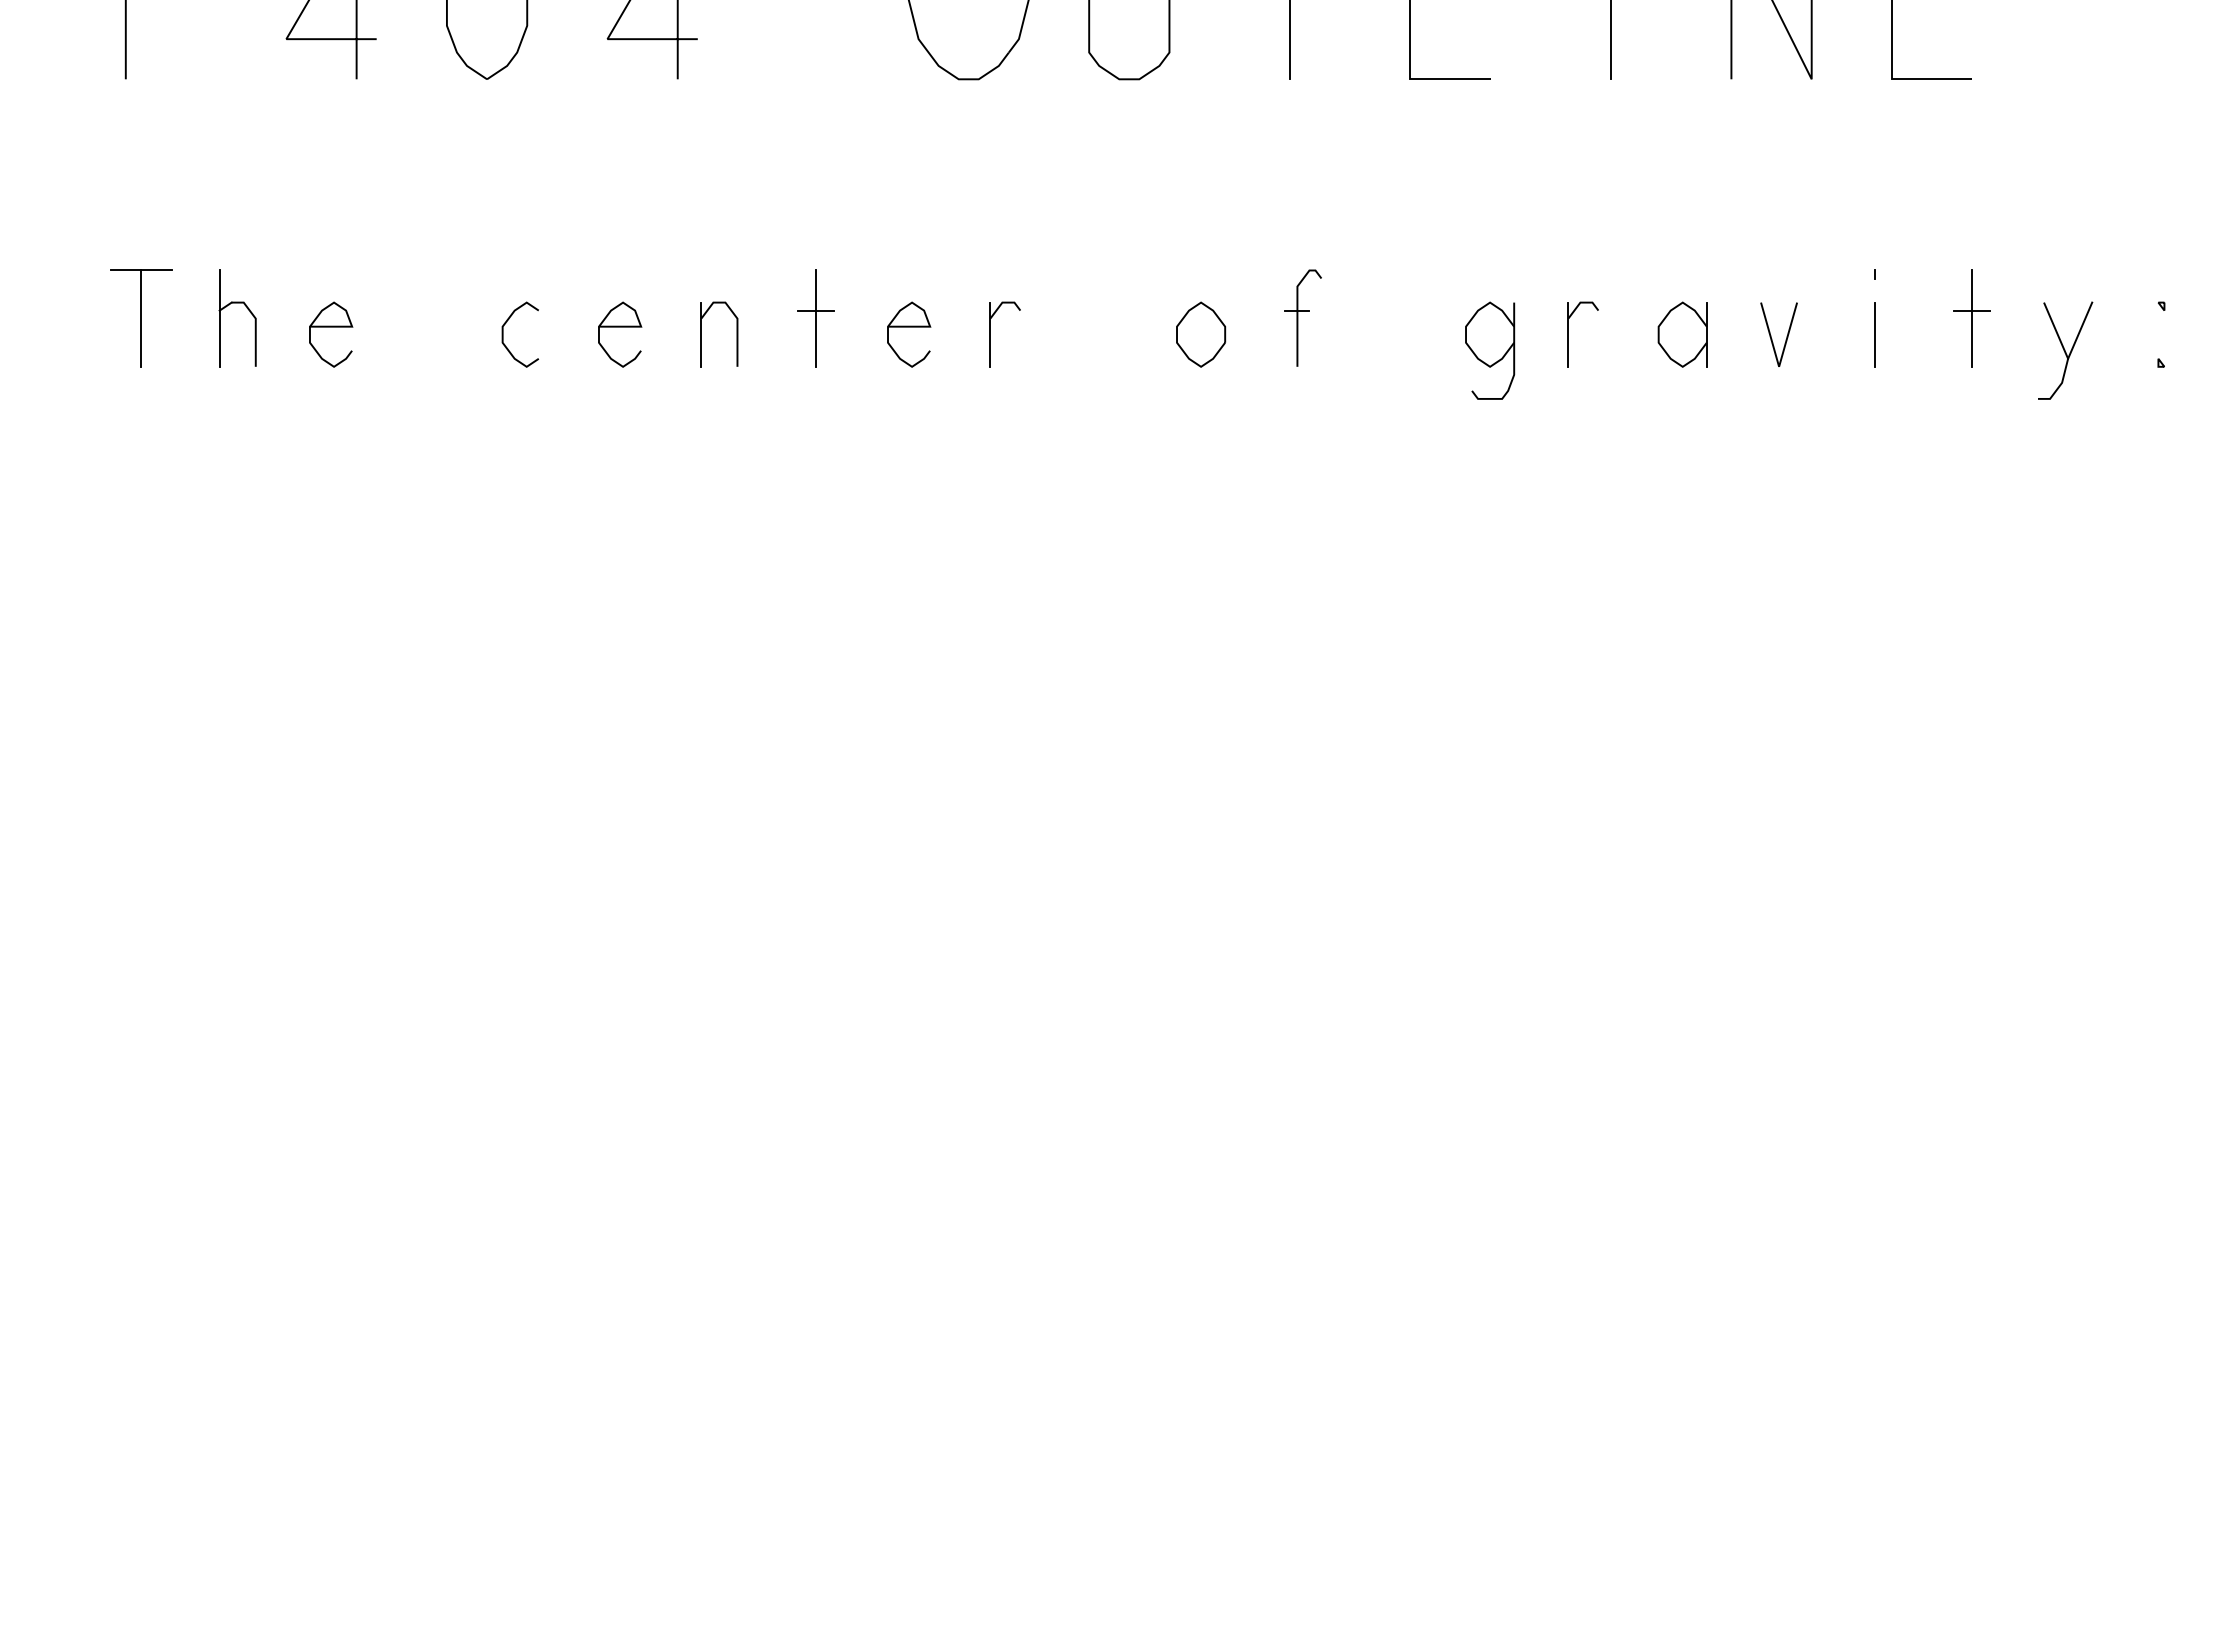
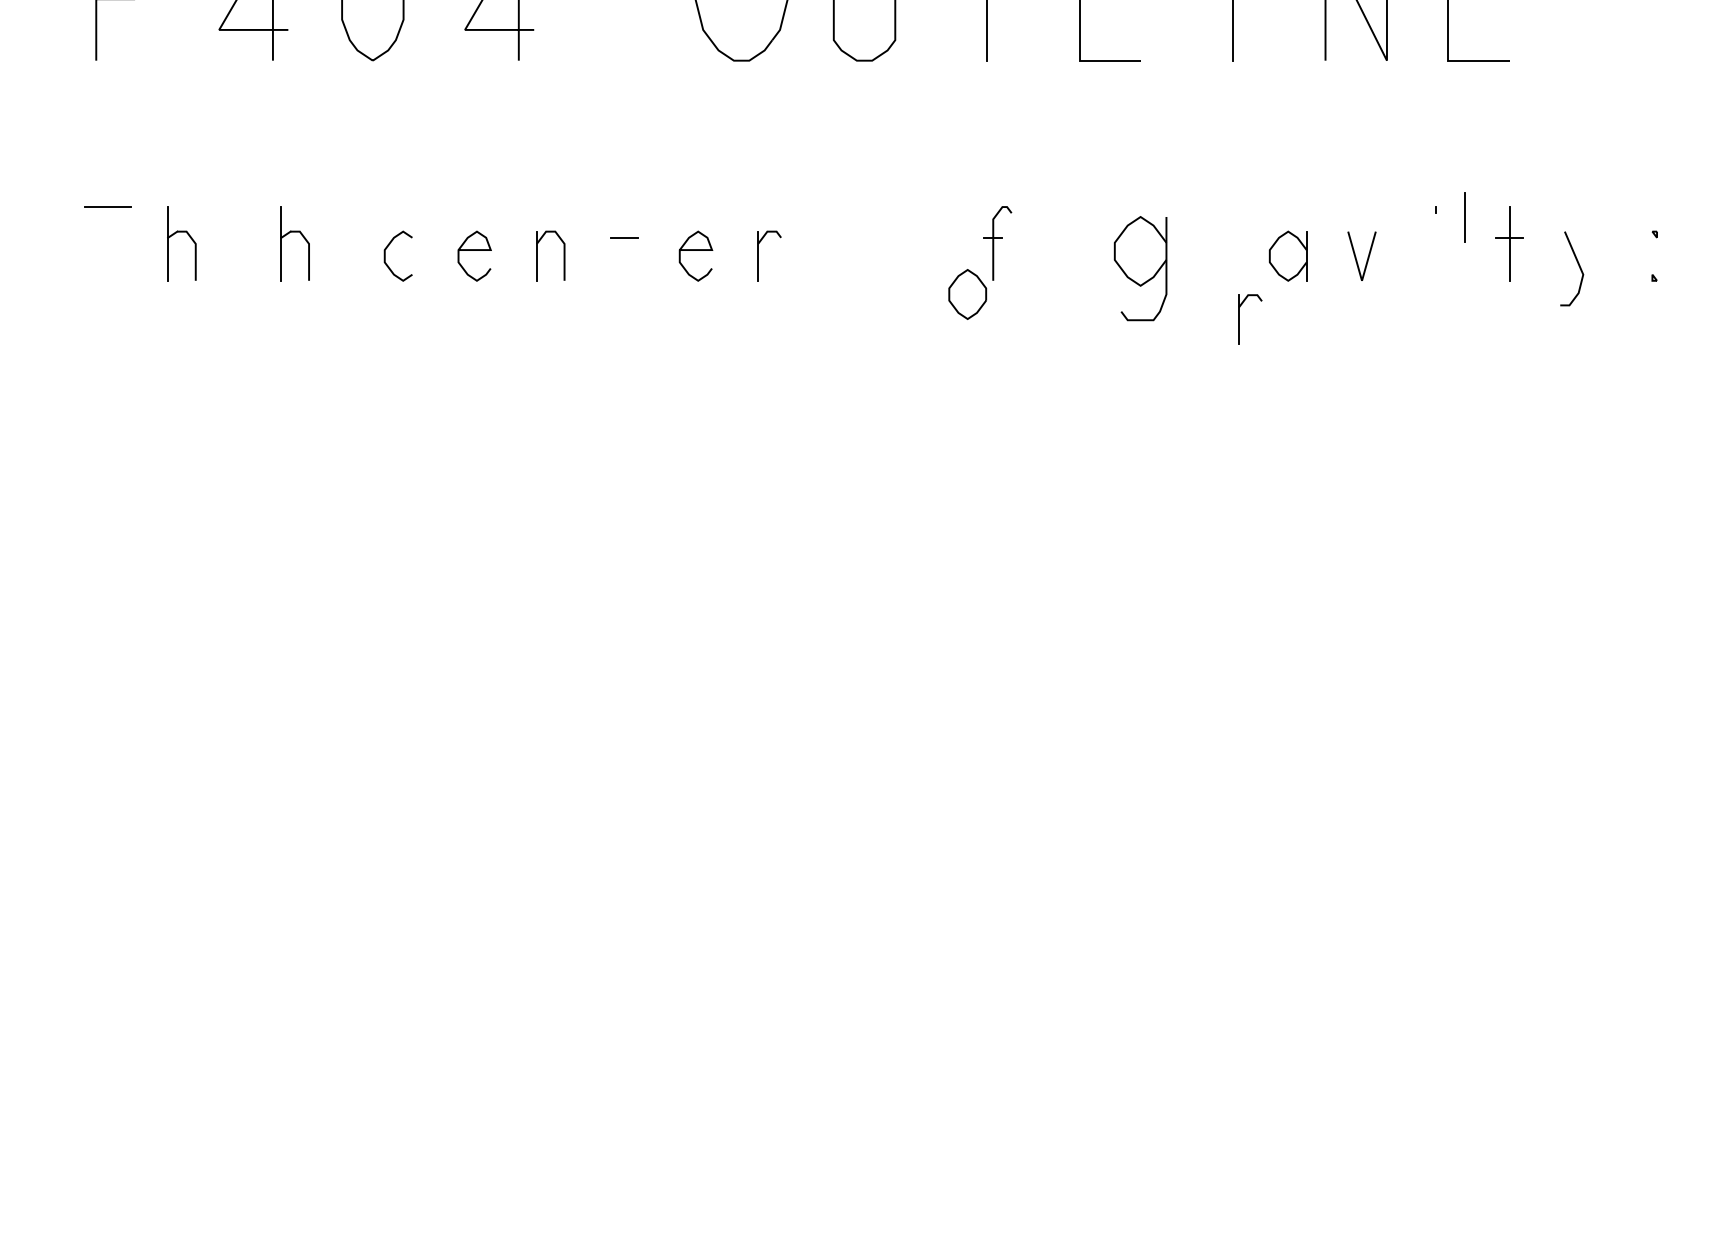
part: (395, 309) -> (302, 236), added
line: (141, 318) -> (108, 243), removed
line: (815, 318) -> (624, 243), removed
curve: (331, 327) -> (253, 250), removed
line: (2080, 330) -> (1592, 253), removed
part: (1201, 334) -> (968, 294), moved
part: (1568, 334) -> (1239, 319), moved
line: (1874, 334) -> (1464, 217), moved
part: (1490, 350) -> (1141, 268), size x1.4

